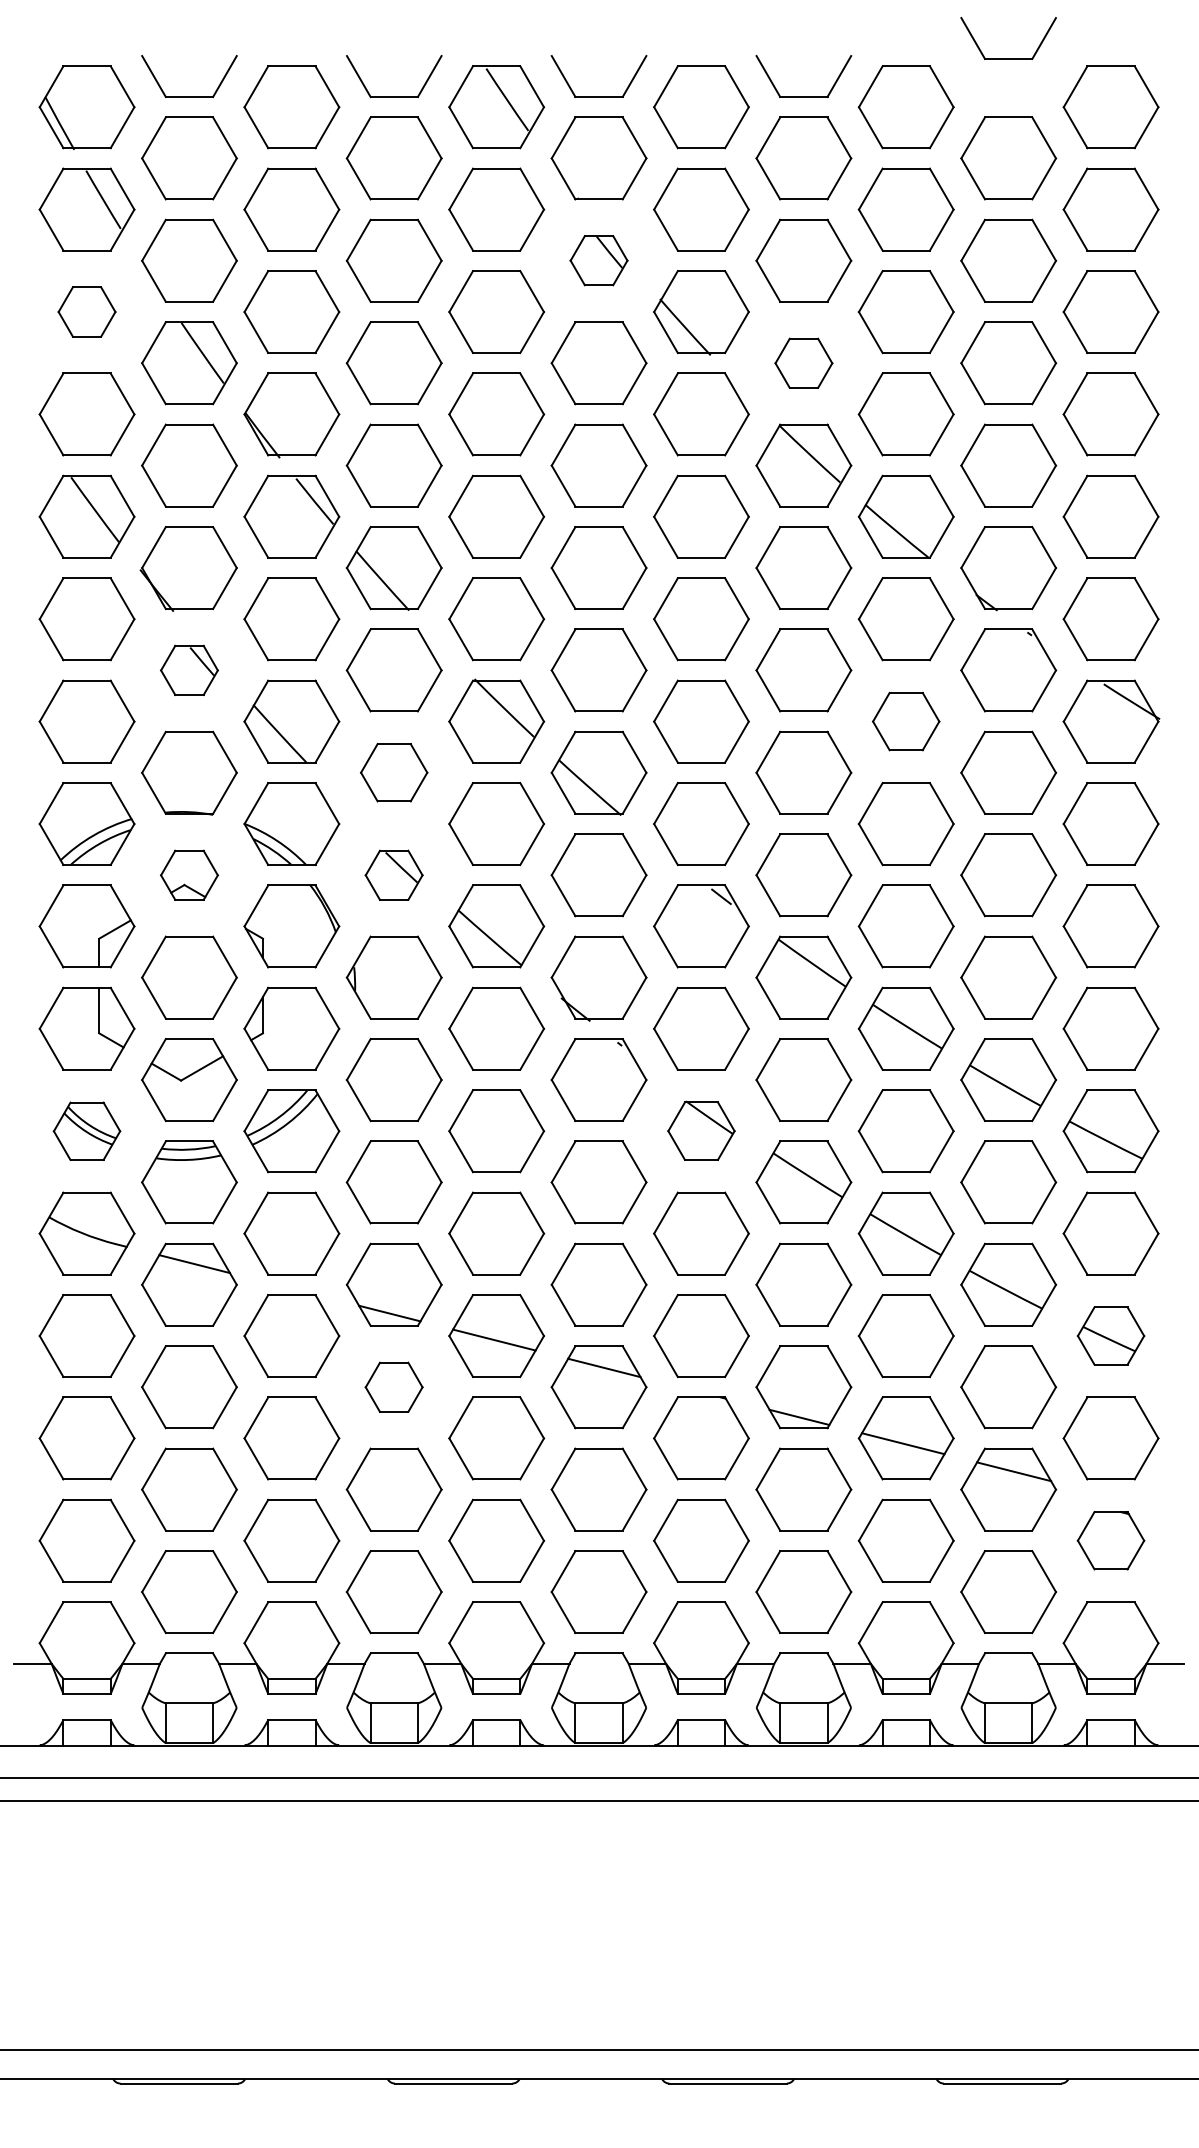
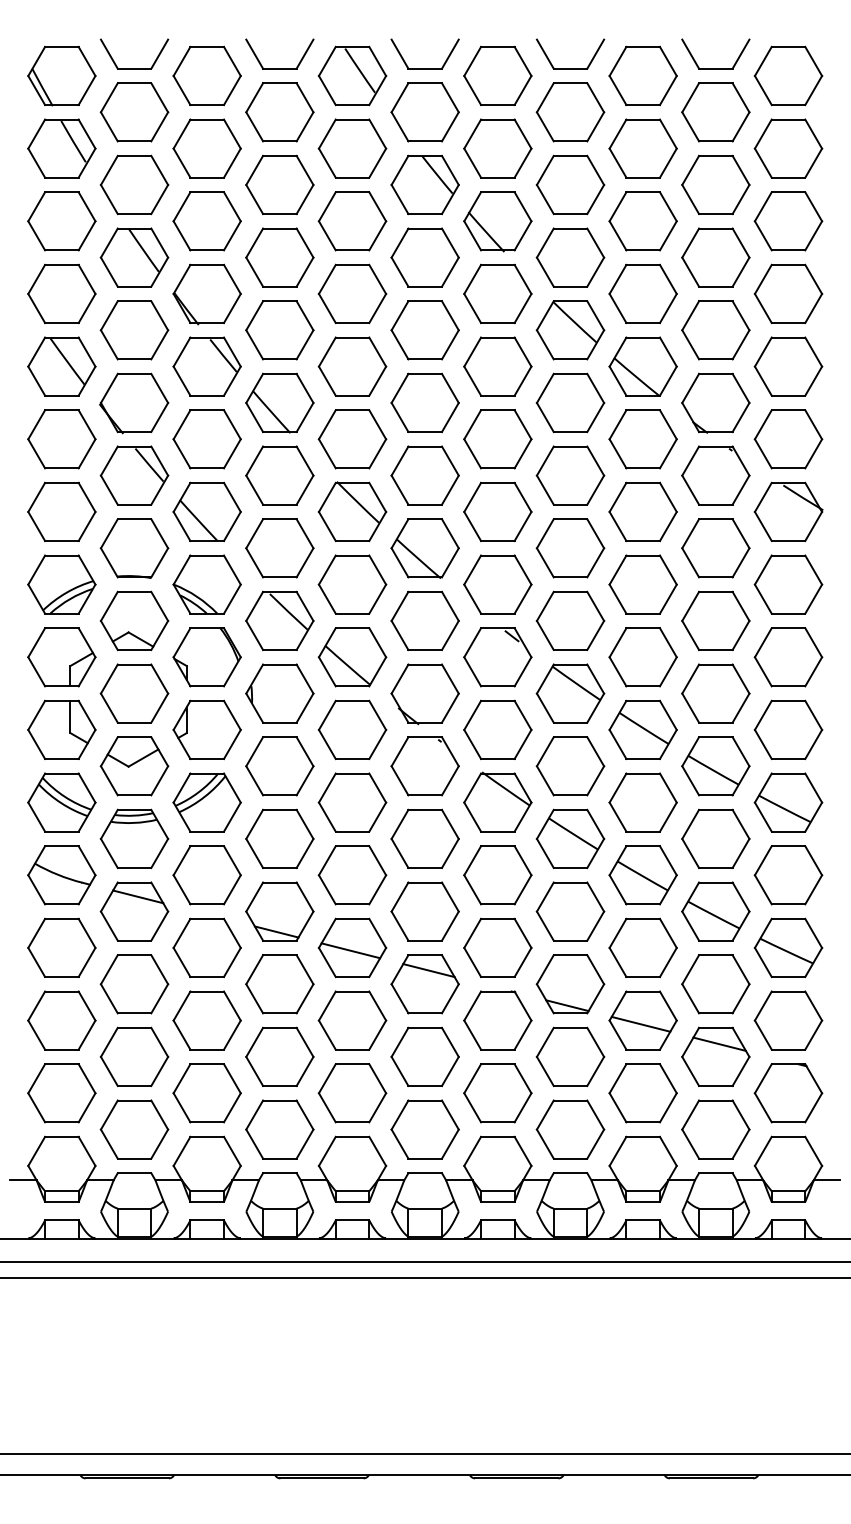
part: (1008, 58) -> (715, 68), moved
part: (598, 260) -> (424, 184), size x1.67
part: (86, 311) -> (61, 220), size x1.67
part: (803, 363) -> (570, 257), size x1.67
part: (189, 670) -> (134, 475), size x1.67
part: (905, 721) -> (642, 511), size x1.43
part: (393, 772) -> (279, 548), size x1.43
part: (189, 875) -> (134, 621), size x1.67
part: (393, 875) -> (279, 621), size x1.67
part: (701, 1130) -> (497, 802), size x1.43
part: (86, 1131) -> (61, 802), size x1.43
part: (1110, 1335) -> (788, 947), size x1.43
part: (393, 1387) -> (279, 984), size x1.67
part: (1110, 1540) -> (788, 1093), size x1.43

